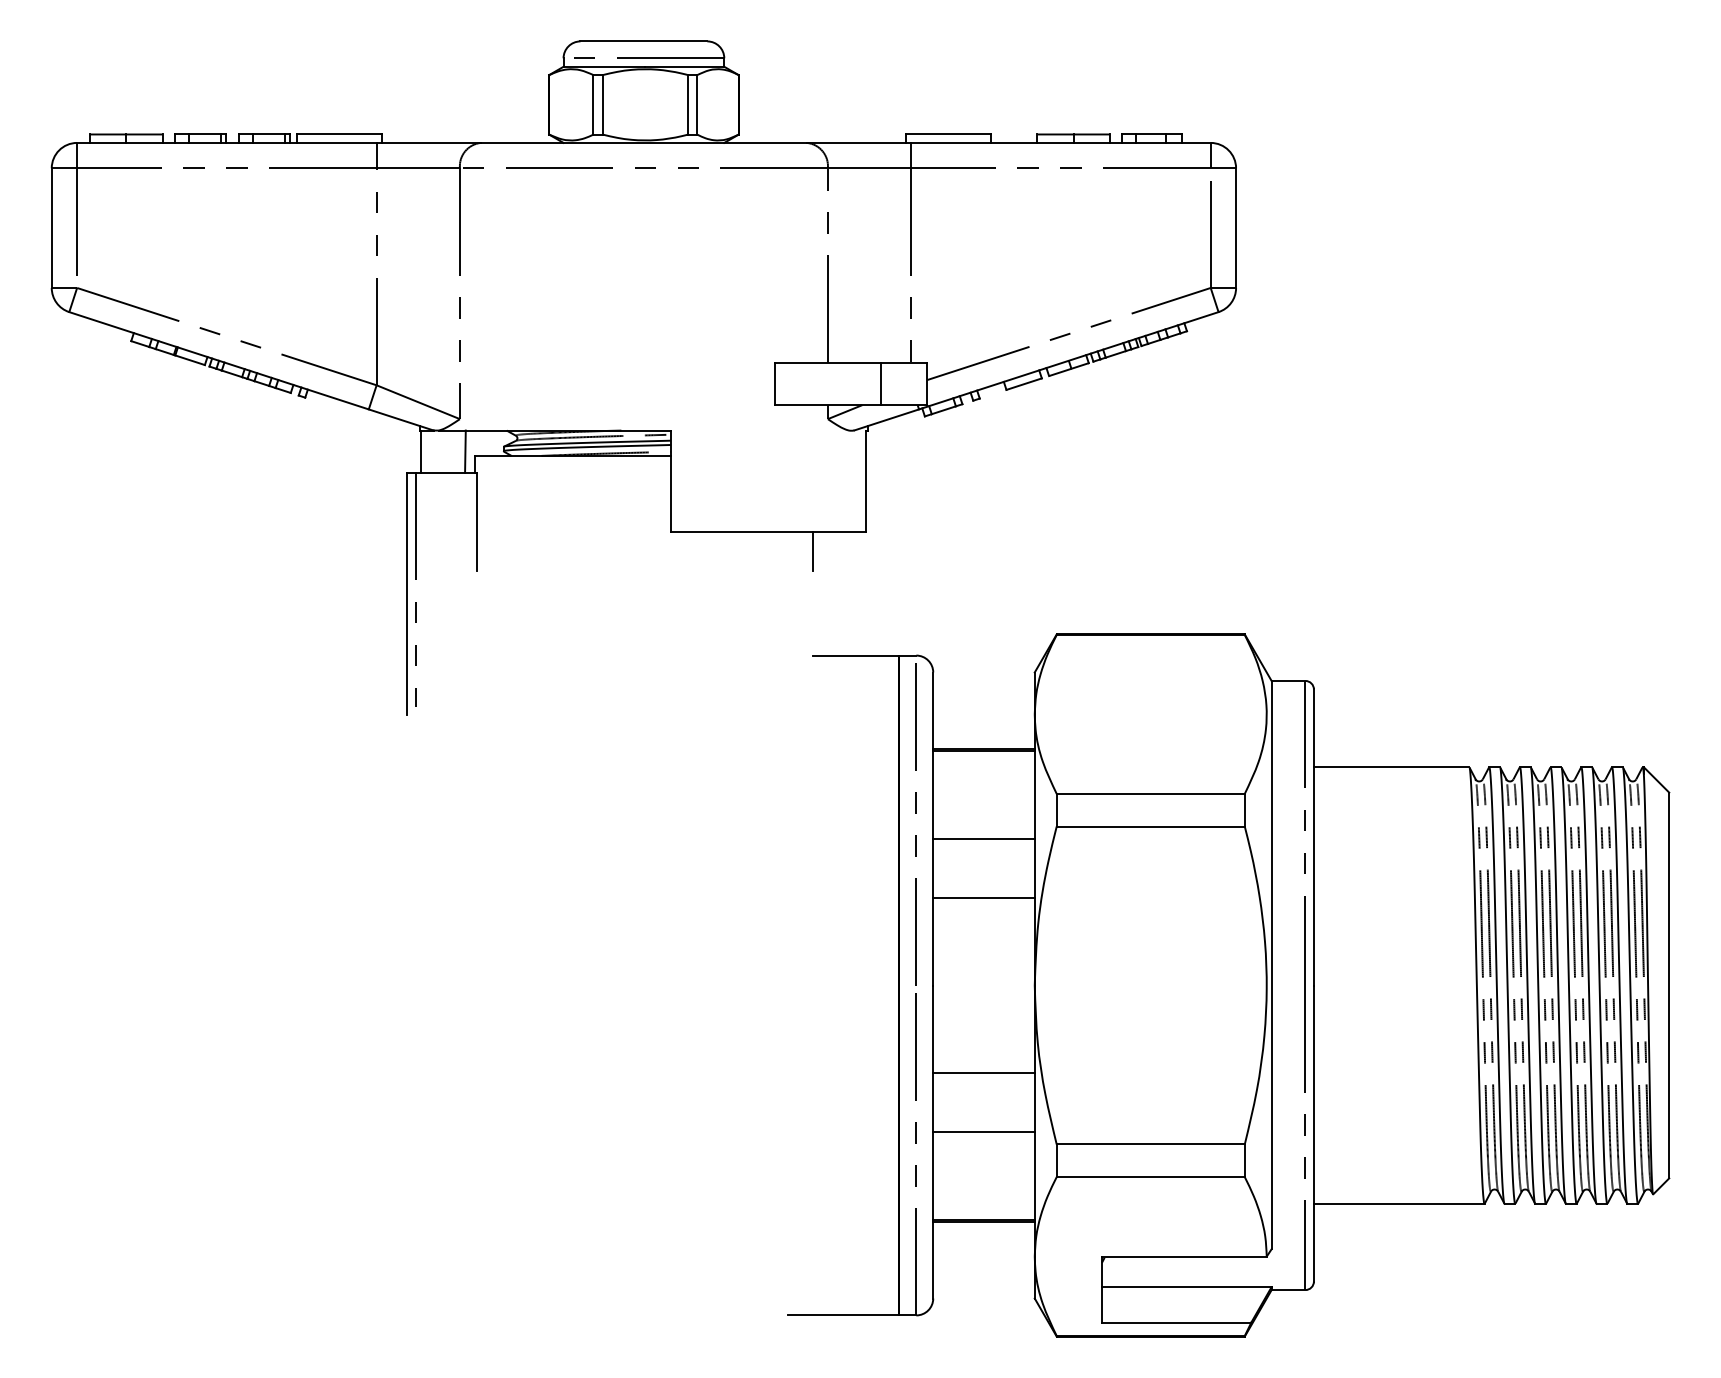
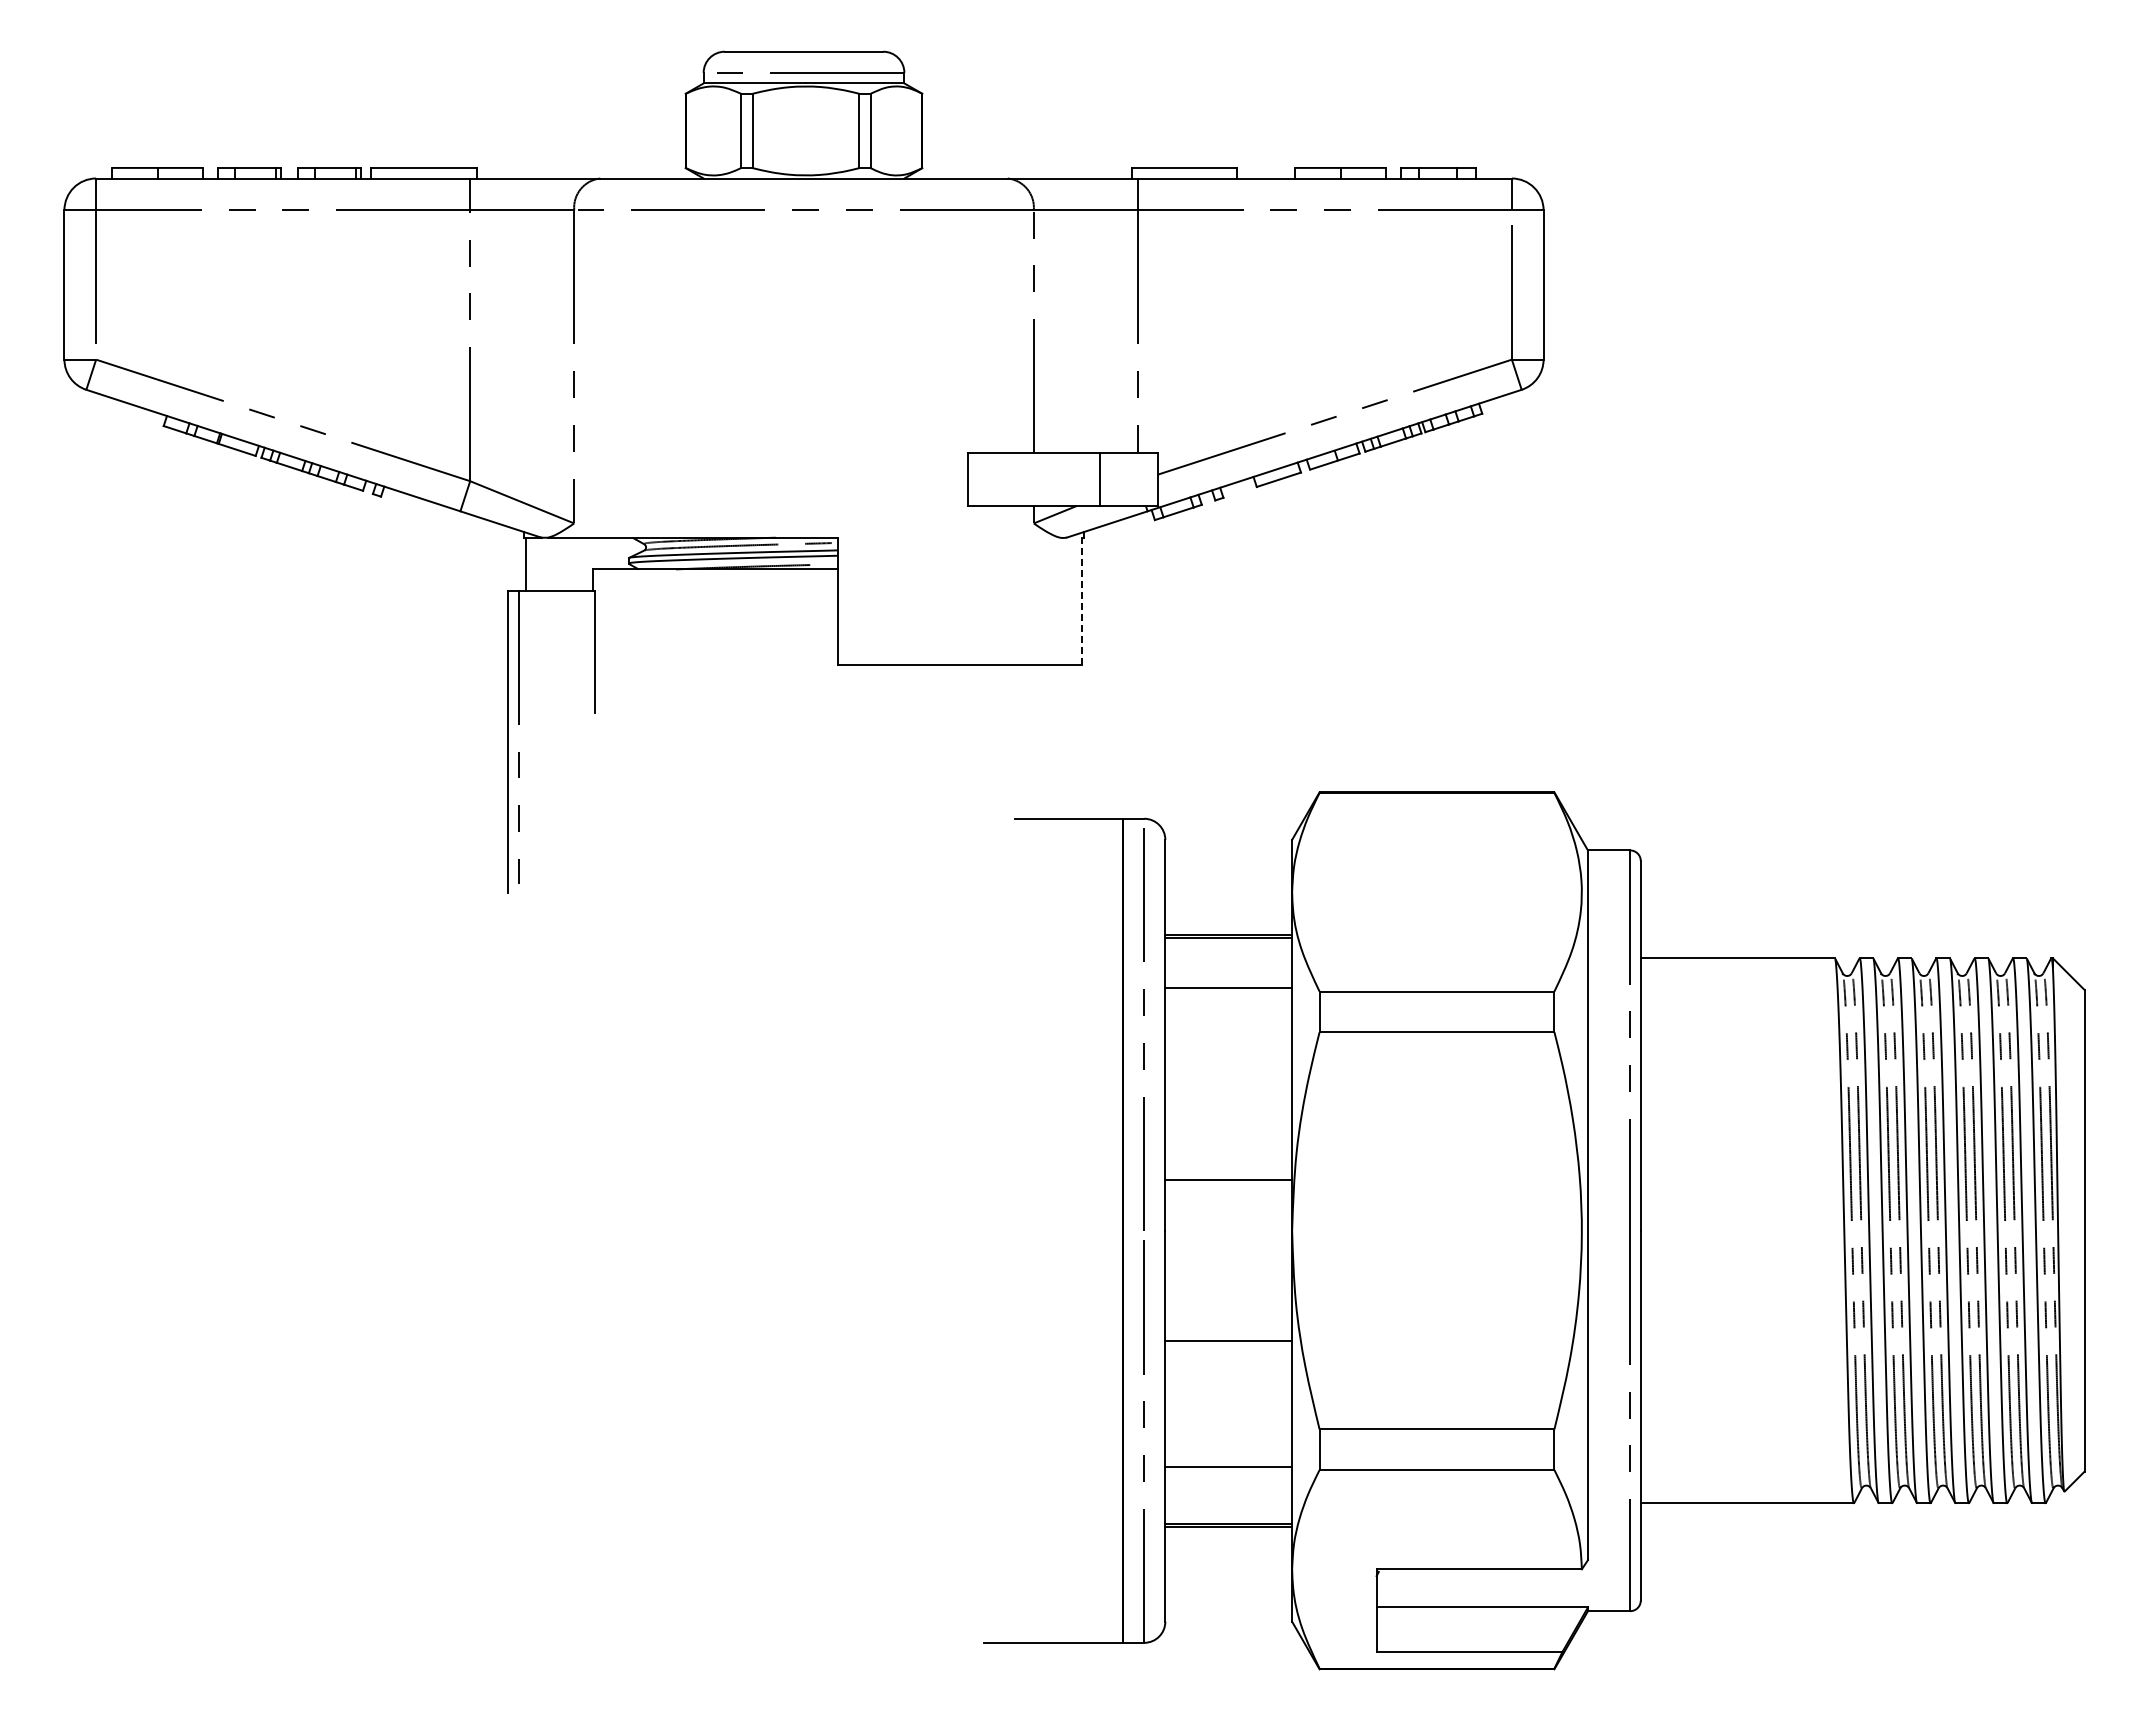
line: (464, 451) -> (580, 563), removed
line: (866, 480) -> (1081, 600), solid -> dashed
line: (813, 551) -> (1015, 688), removed
line: (983, 838) -> (1228, 987), moved
line: (983, 897) -> (1228, 1180), moved
line: (983, 1131) -> (1228, 1466), moved

